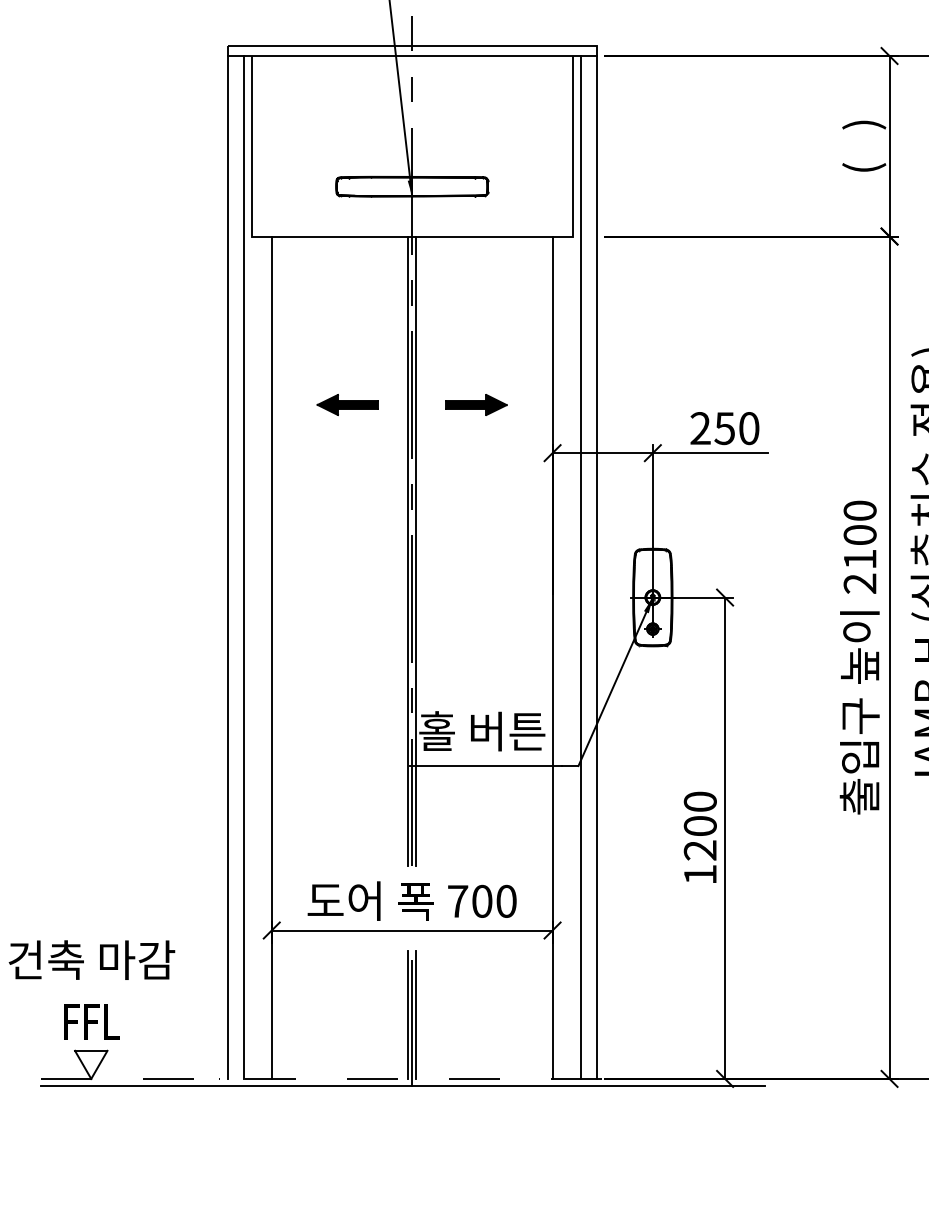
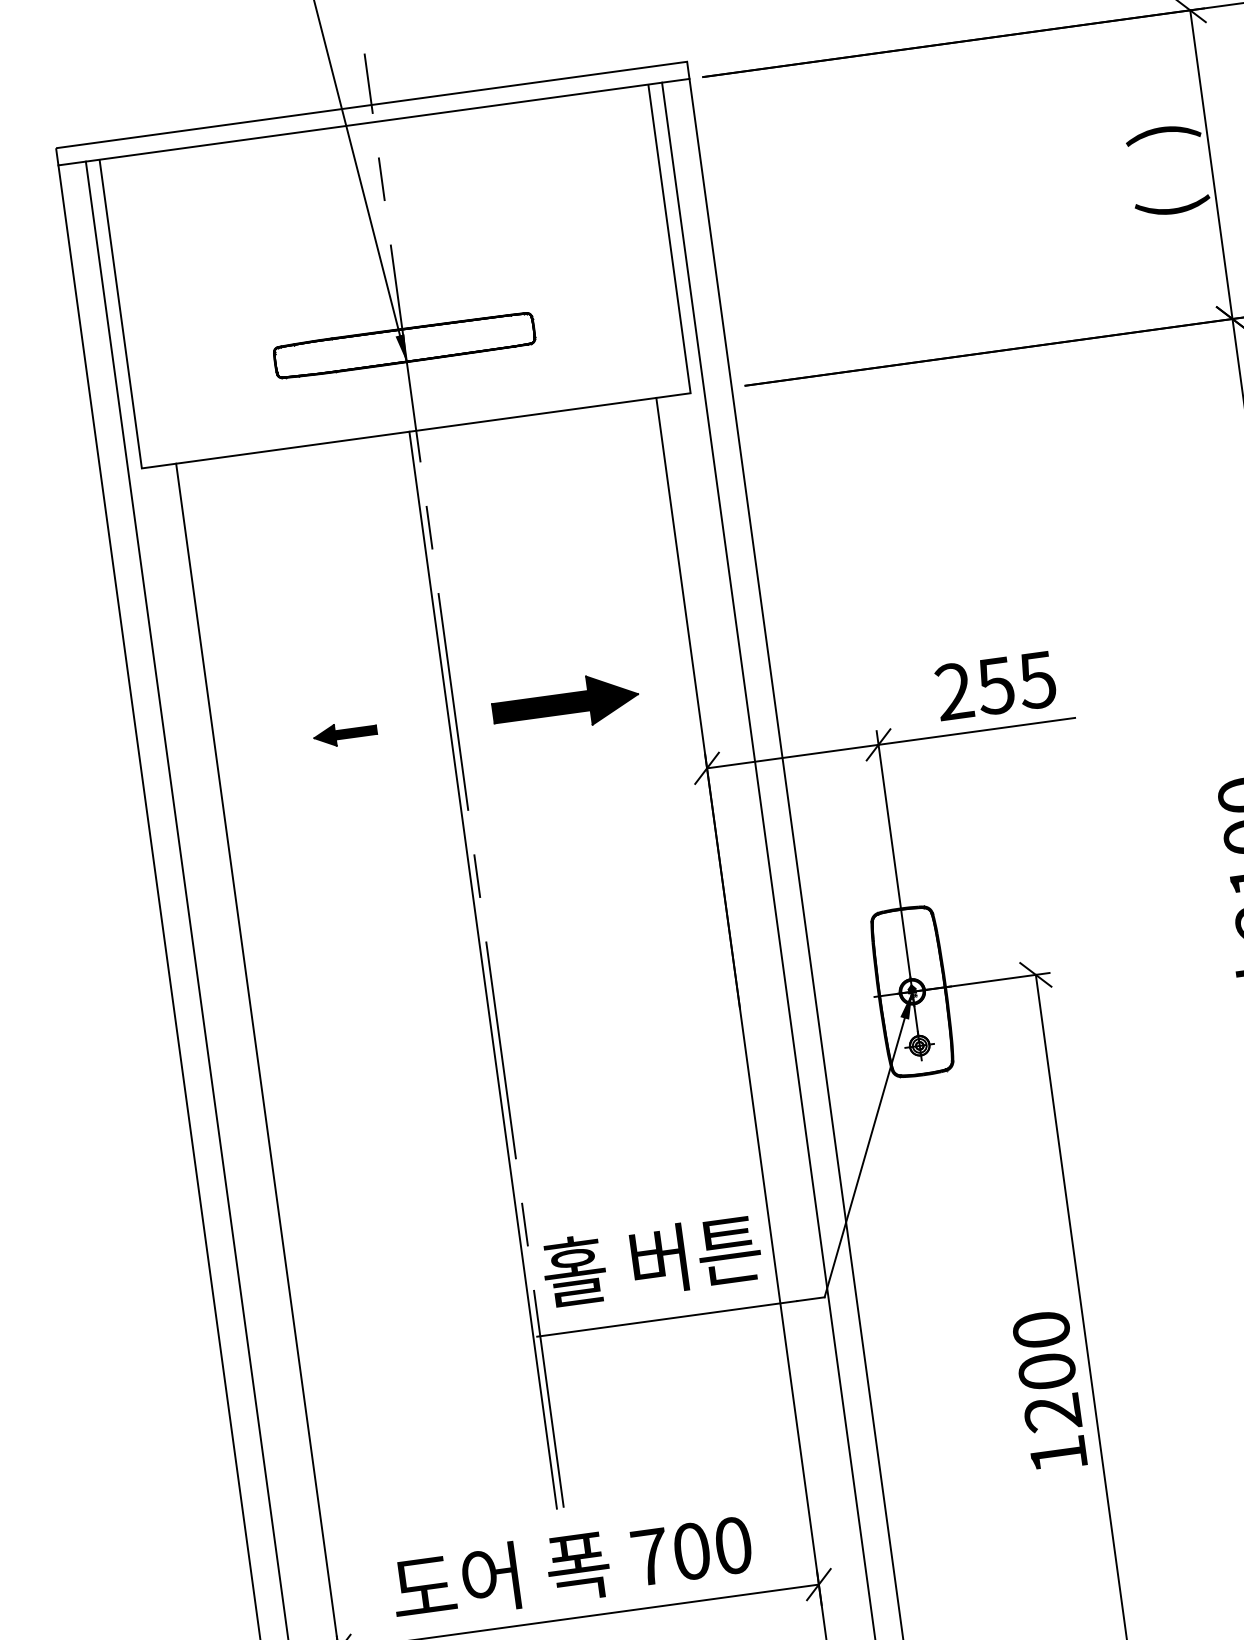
part: (347, 404) -> (344, 733), size x0.6
part: (476, 404) -> (565, 702), size x1.4
text: (748, 428) -> (1036, 680), 250 -> 255
line: (416, 551) -> (497, 968), removed

